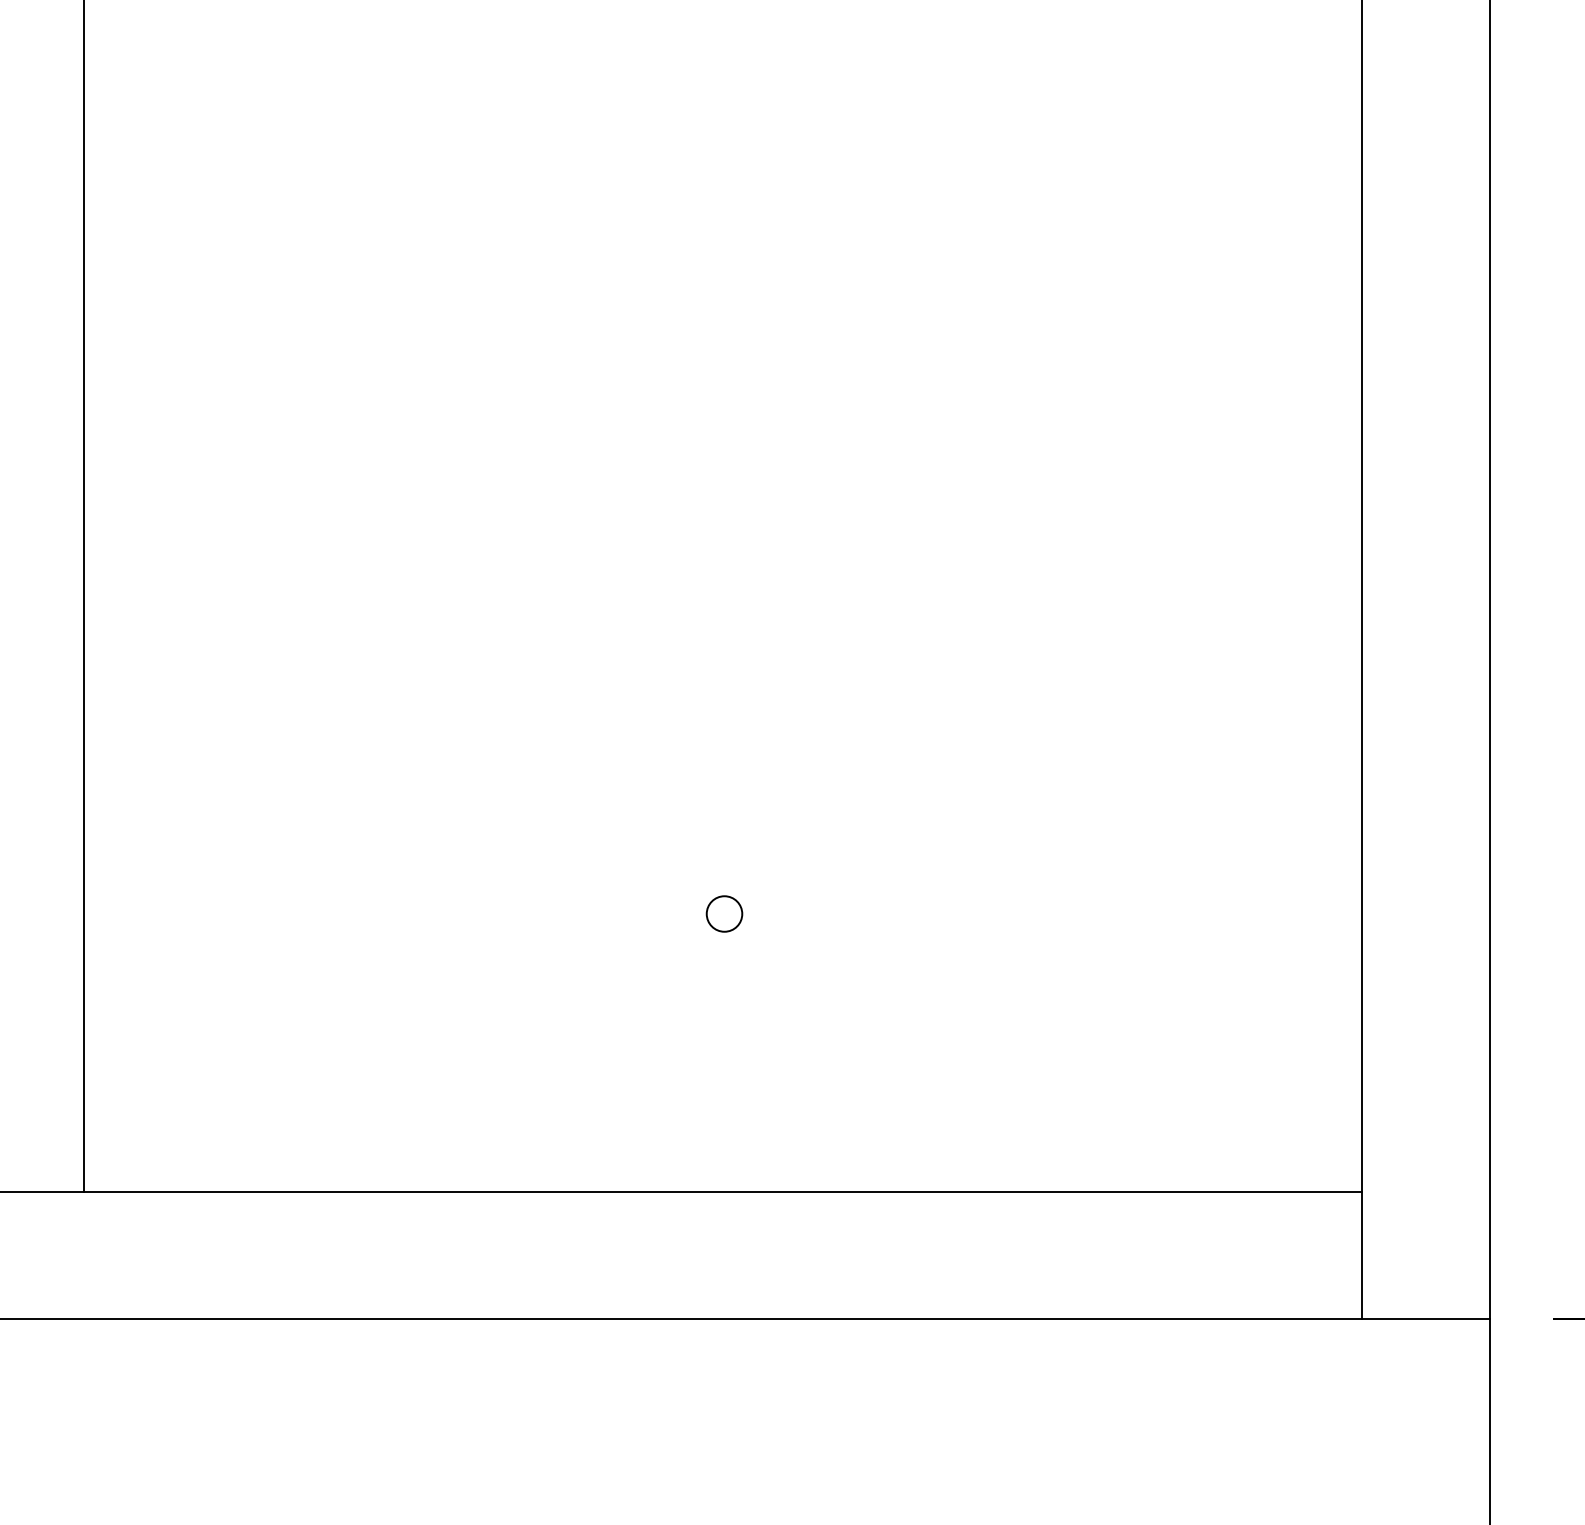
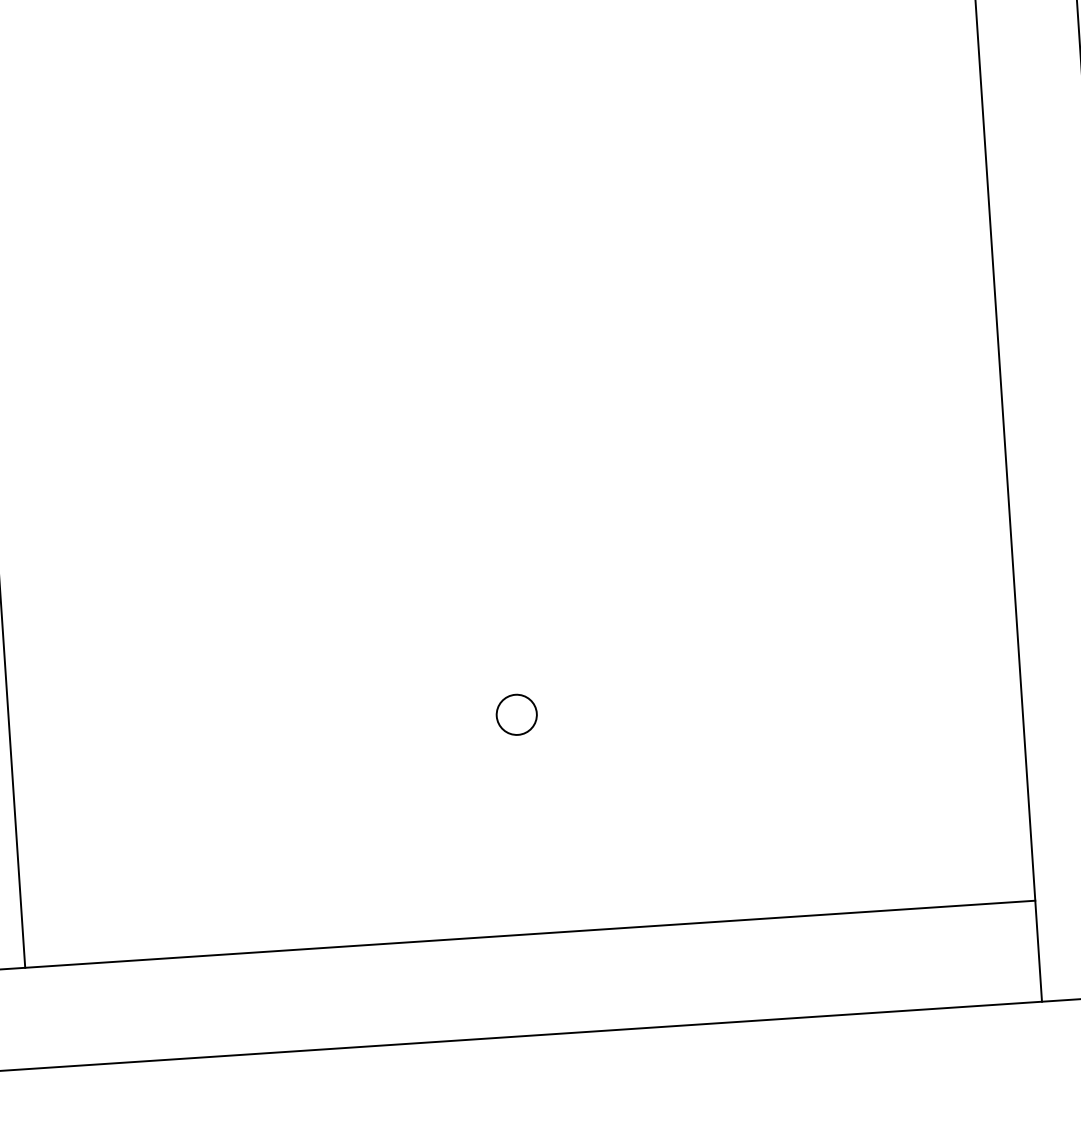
circle: (724, 913) -> (516, 714), size x1.43

